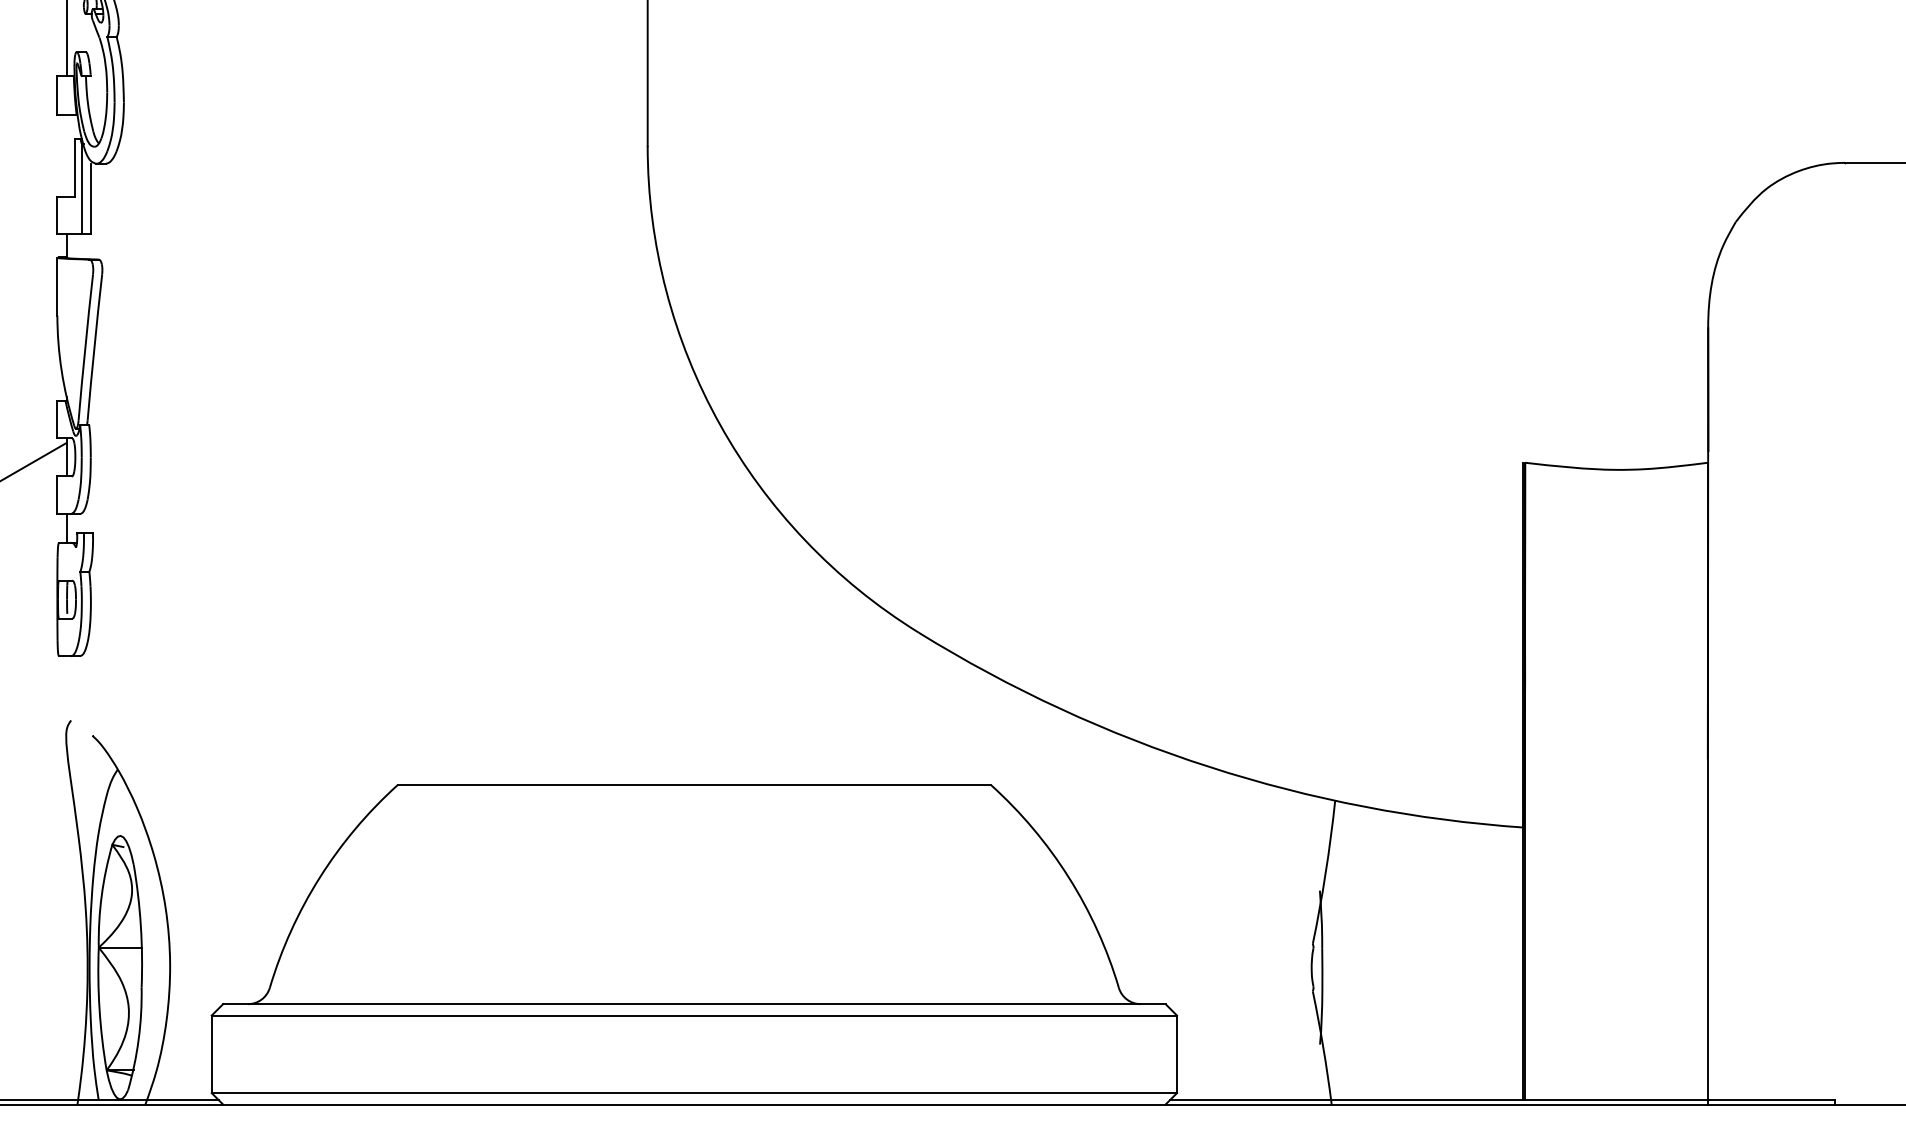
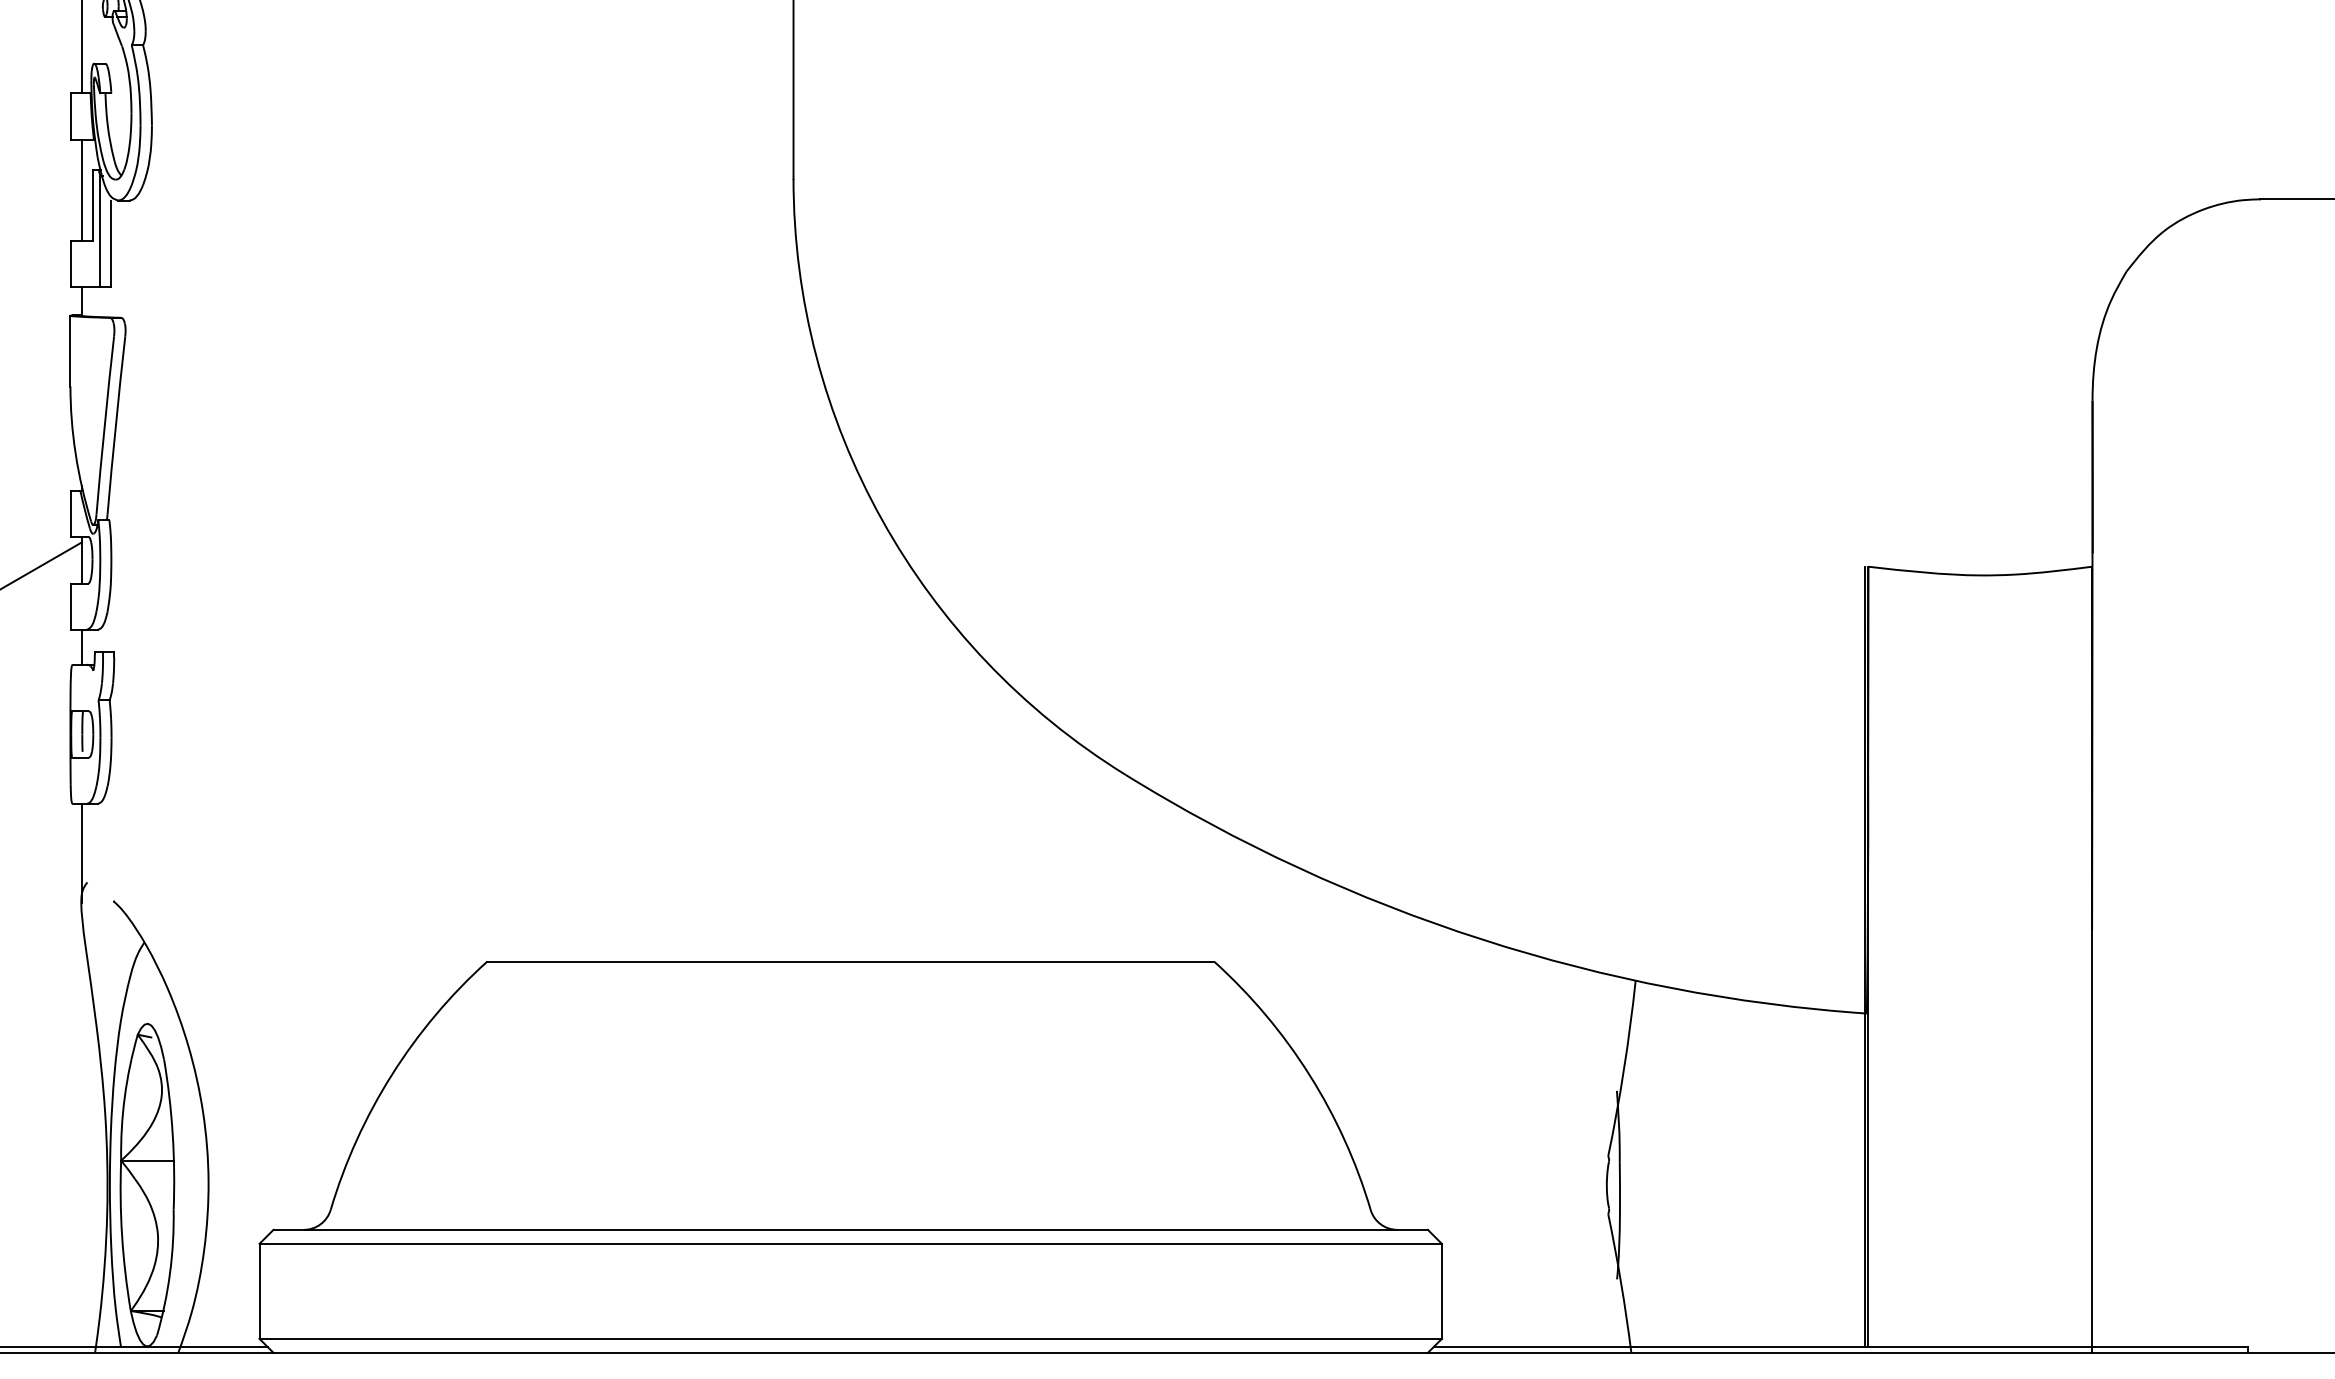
line: (66, 155) -> (81, 190), added
line: (66, 696) -> (81, 853), added

